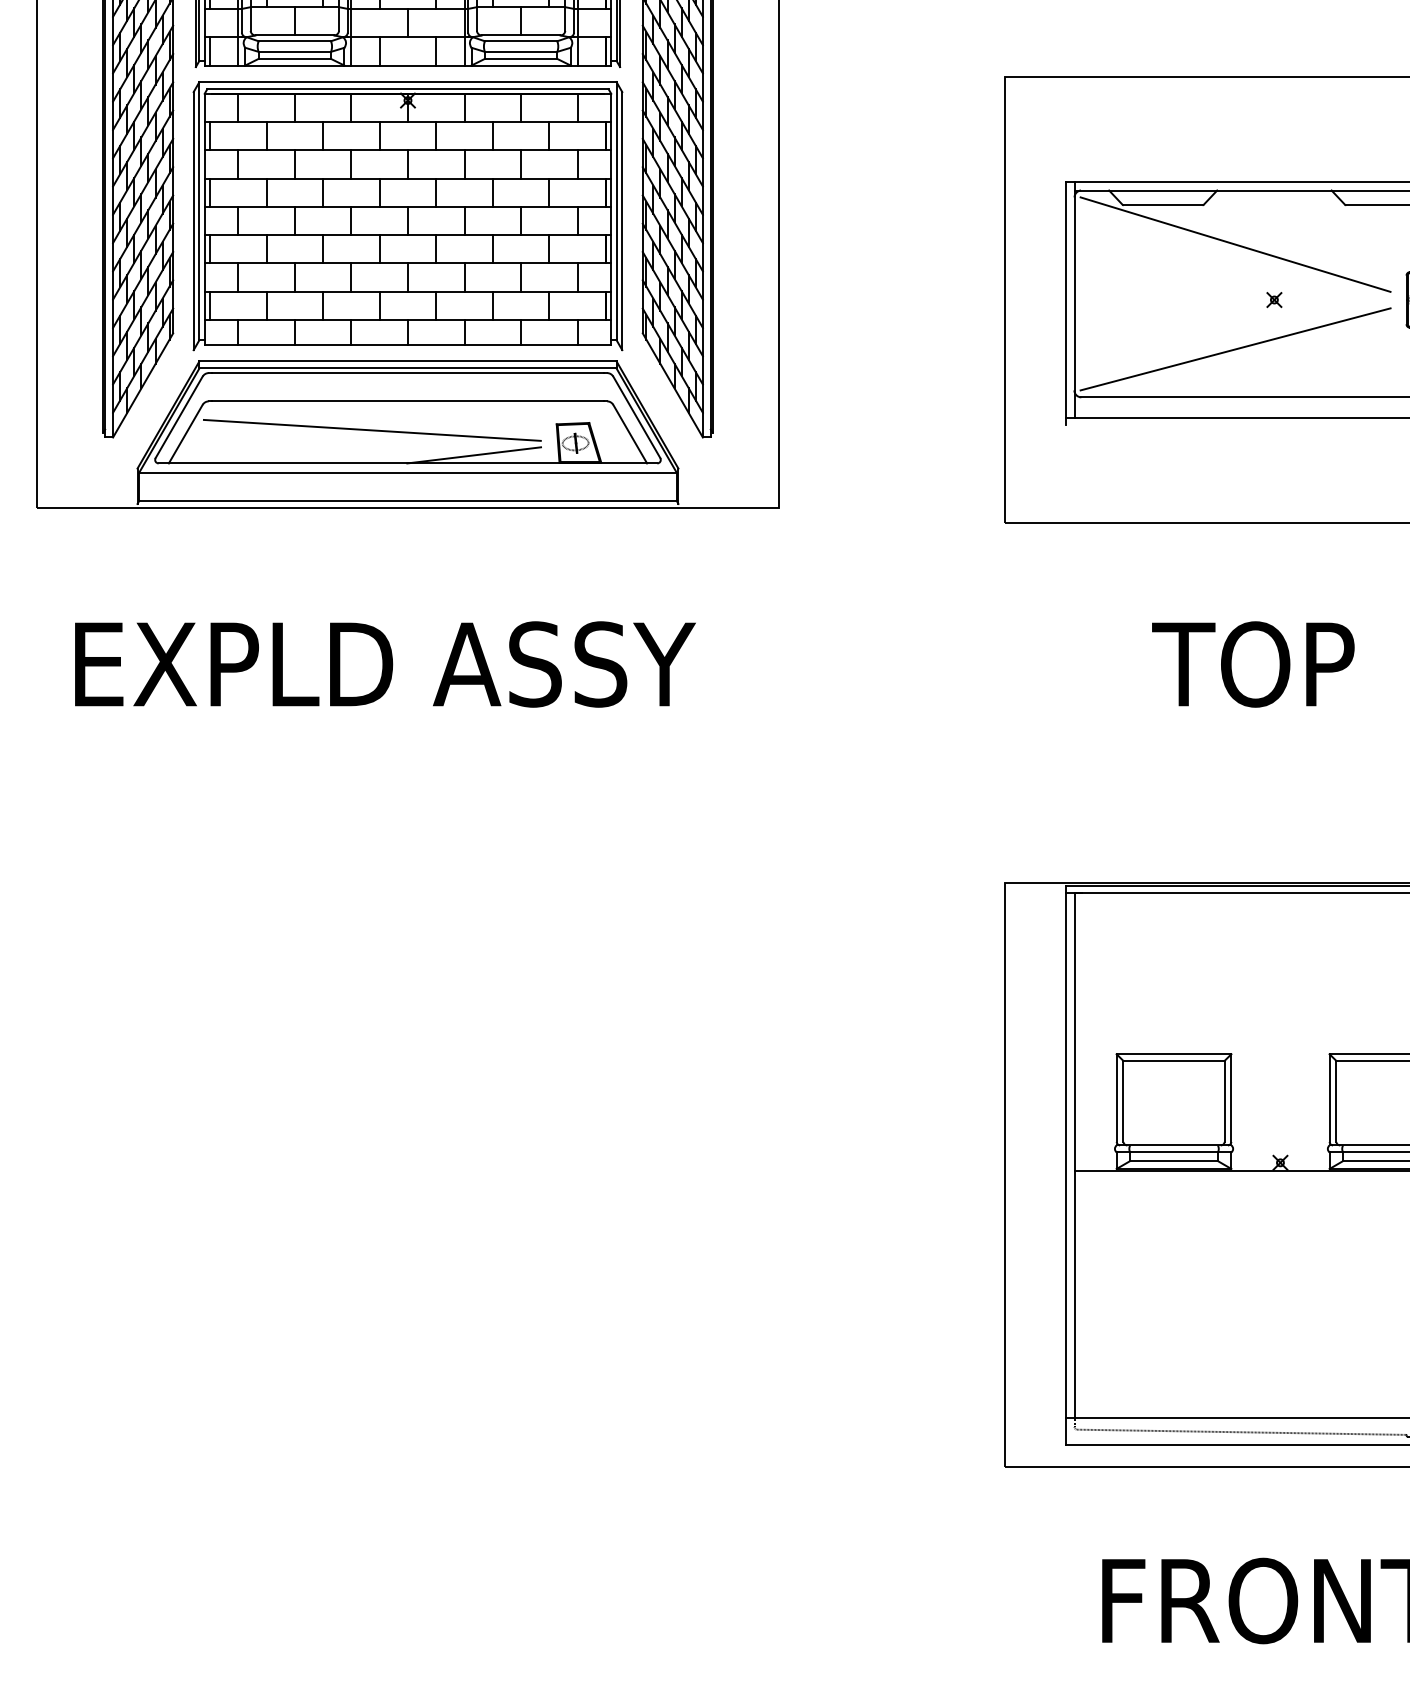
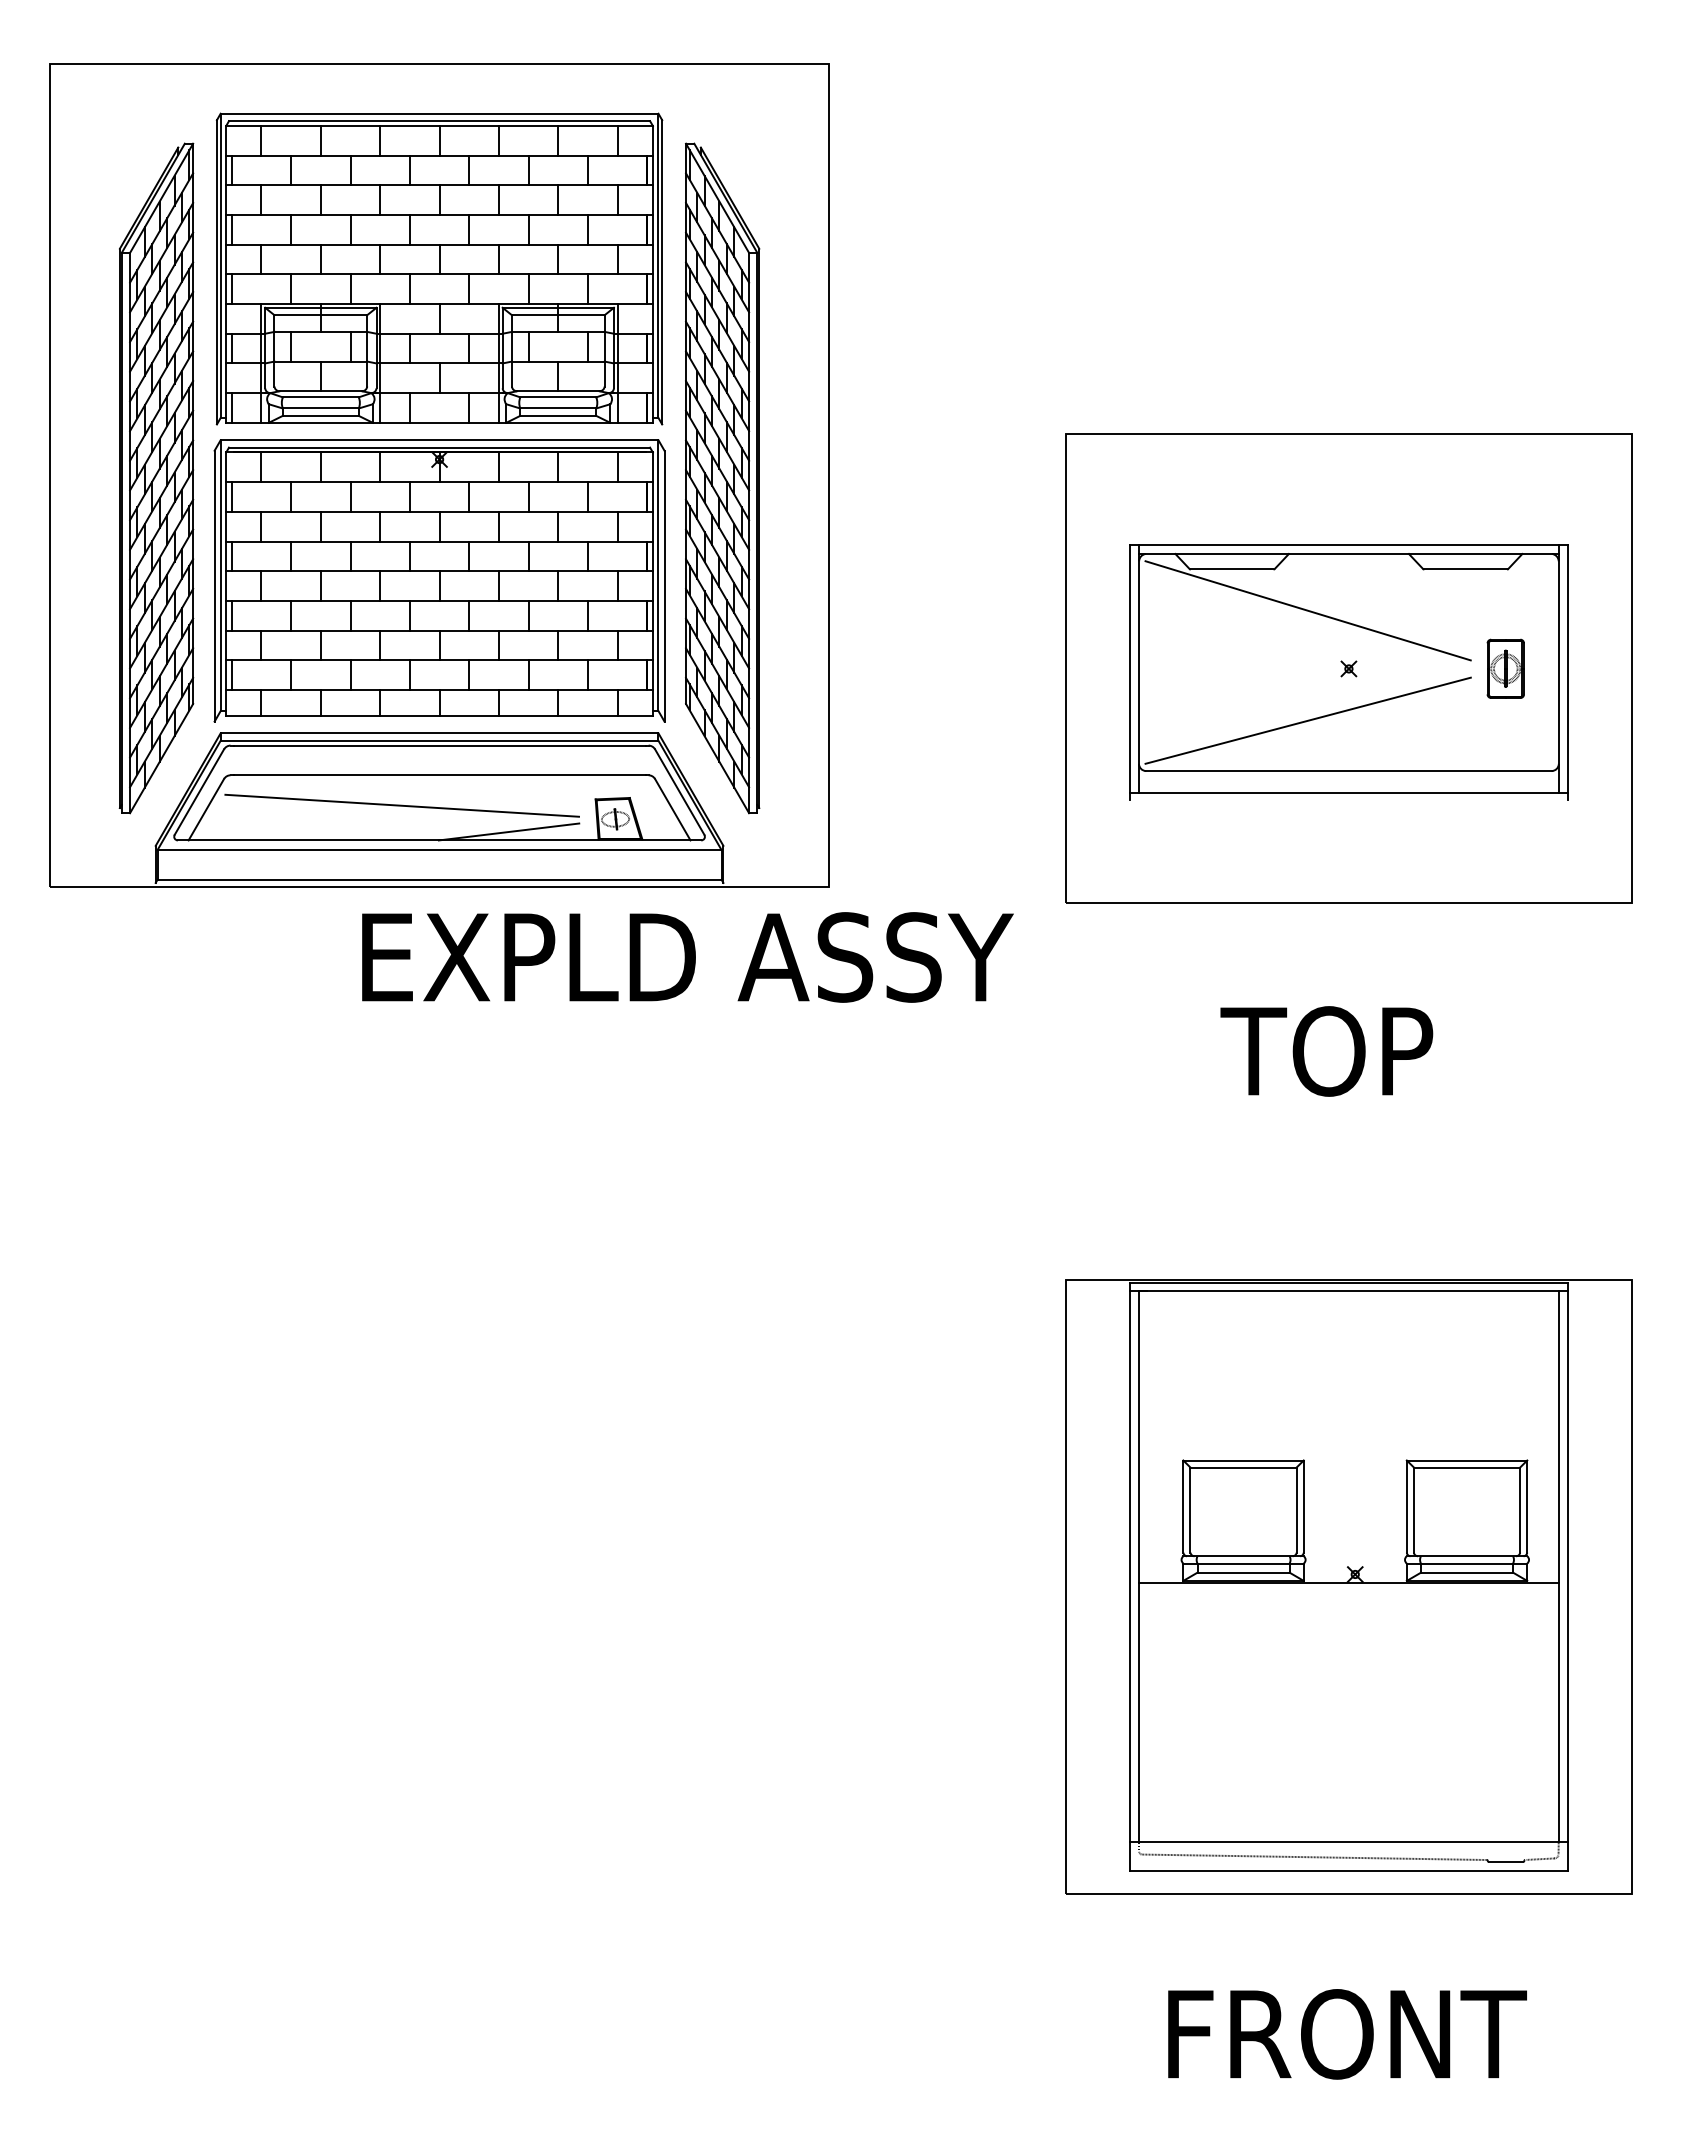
text: (385, 664) -> (687, 957), moved

